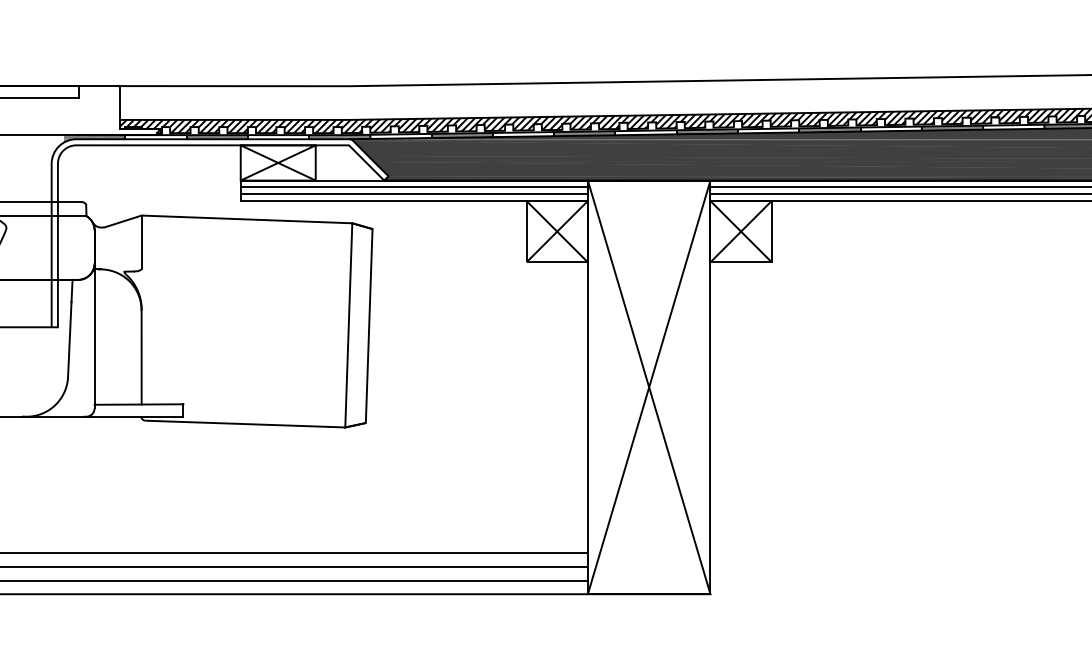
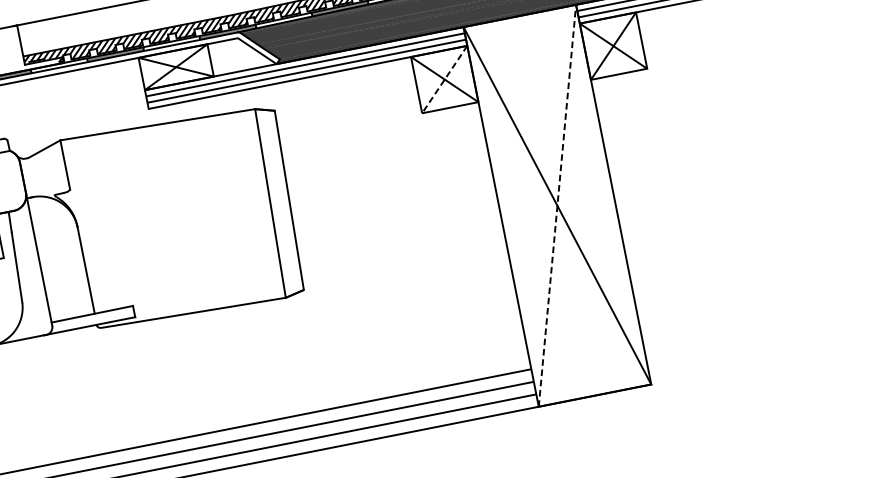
line: (556, 232) -> (444, 80), solid -> dashed
line: (649, 387) -> (557, 205), solid -> dashed

